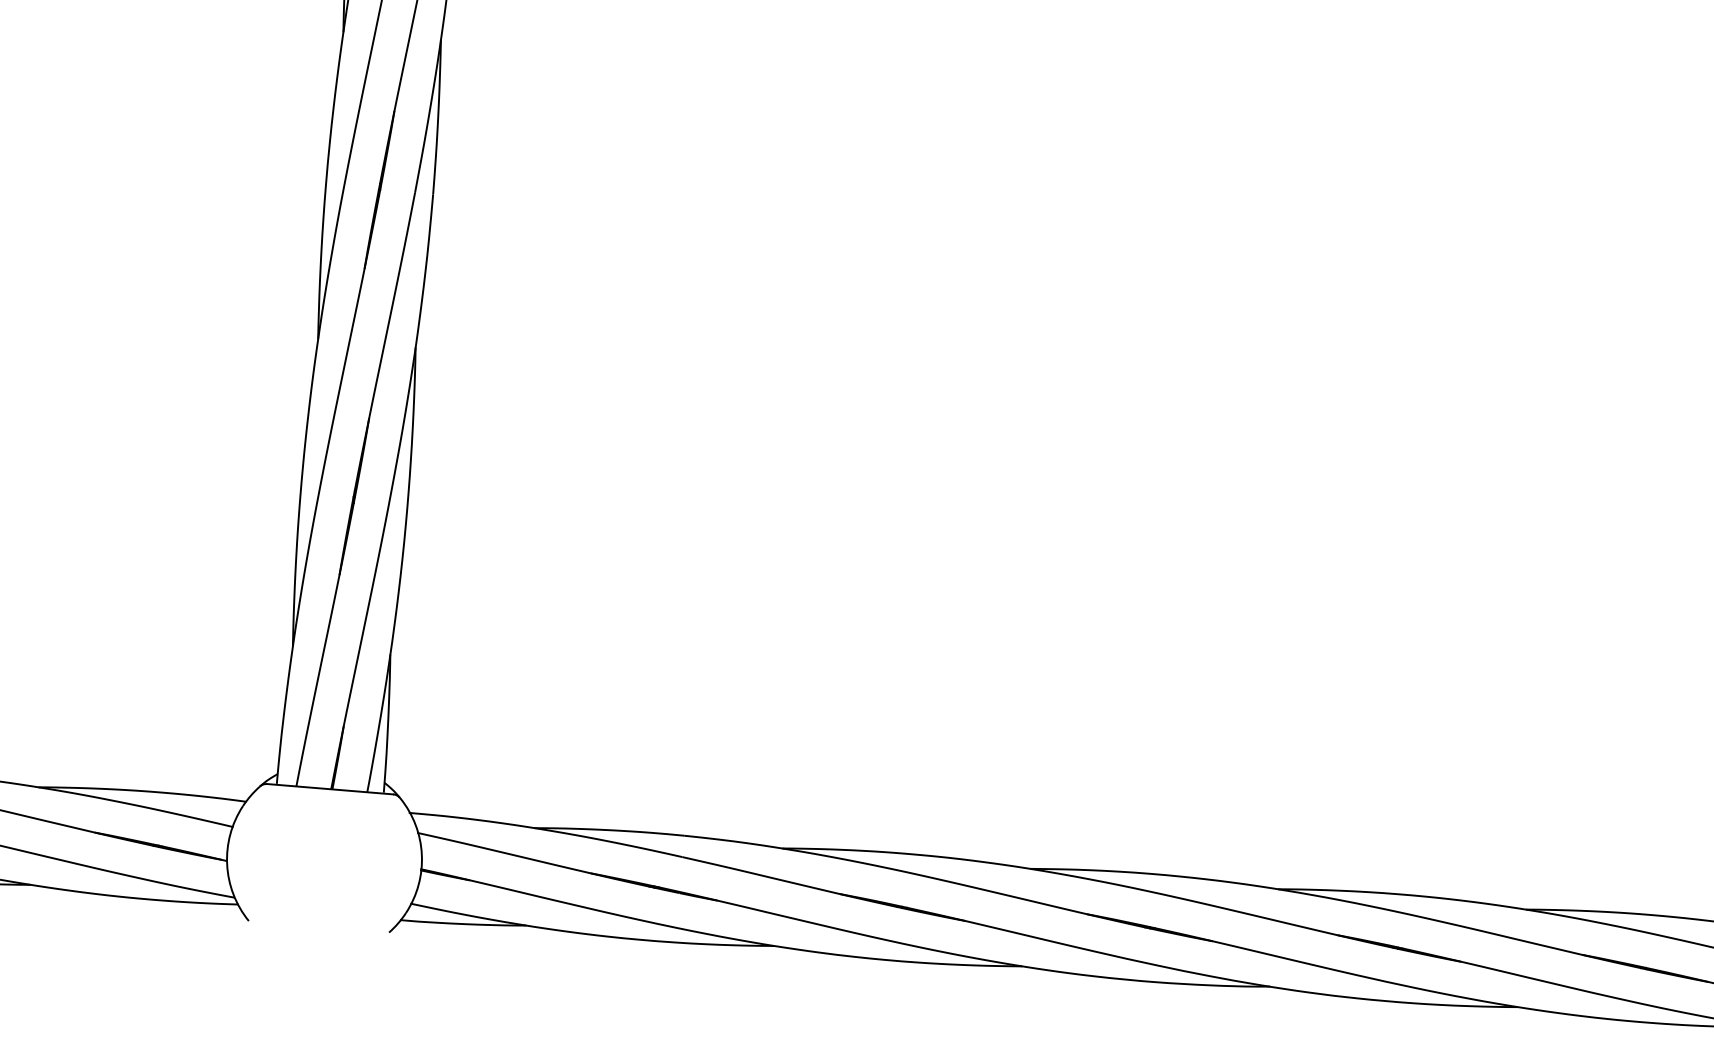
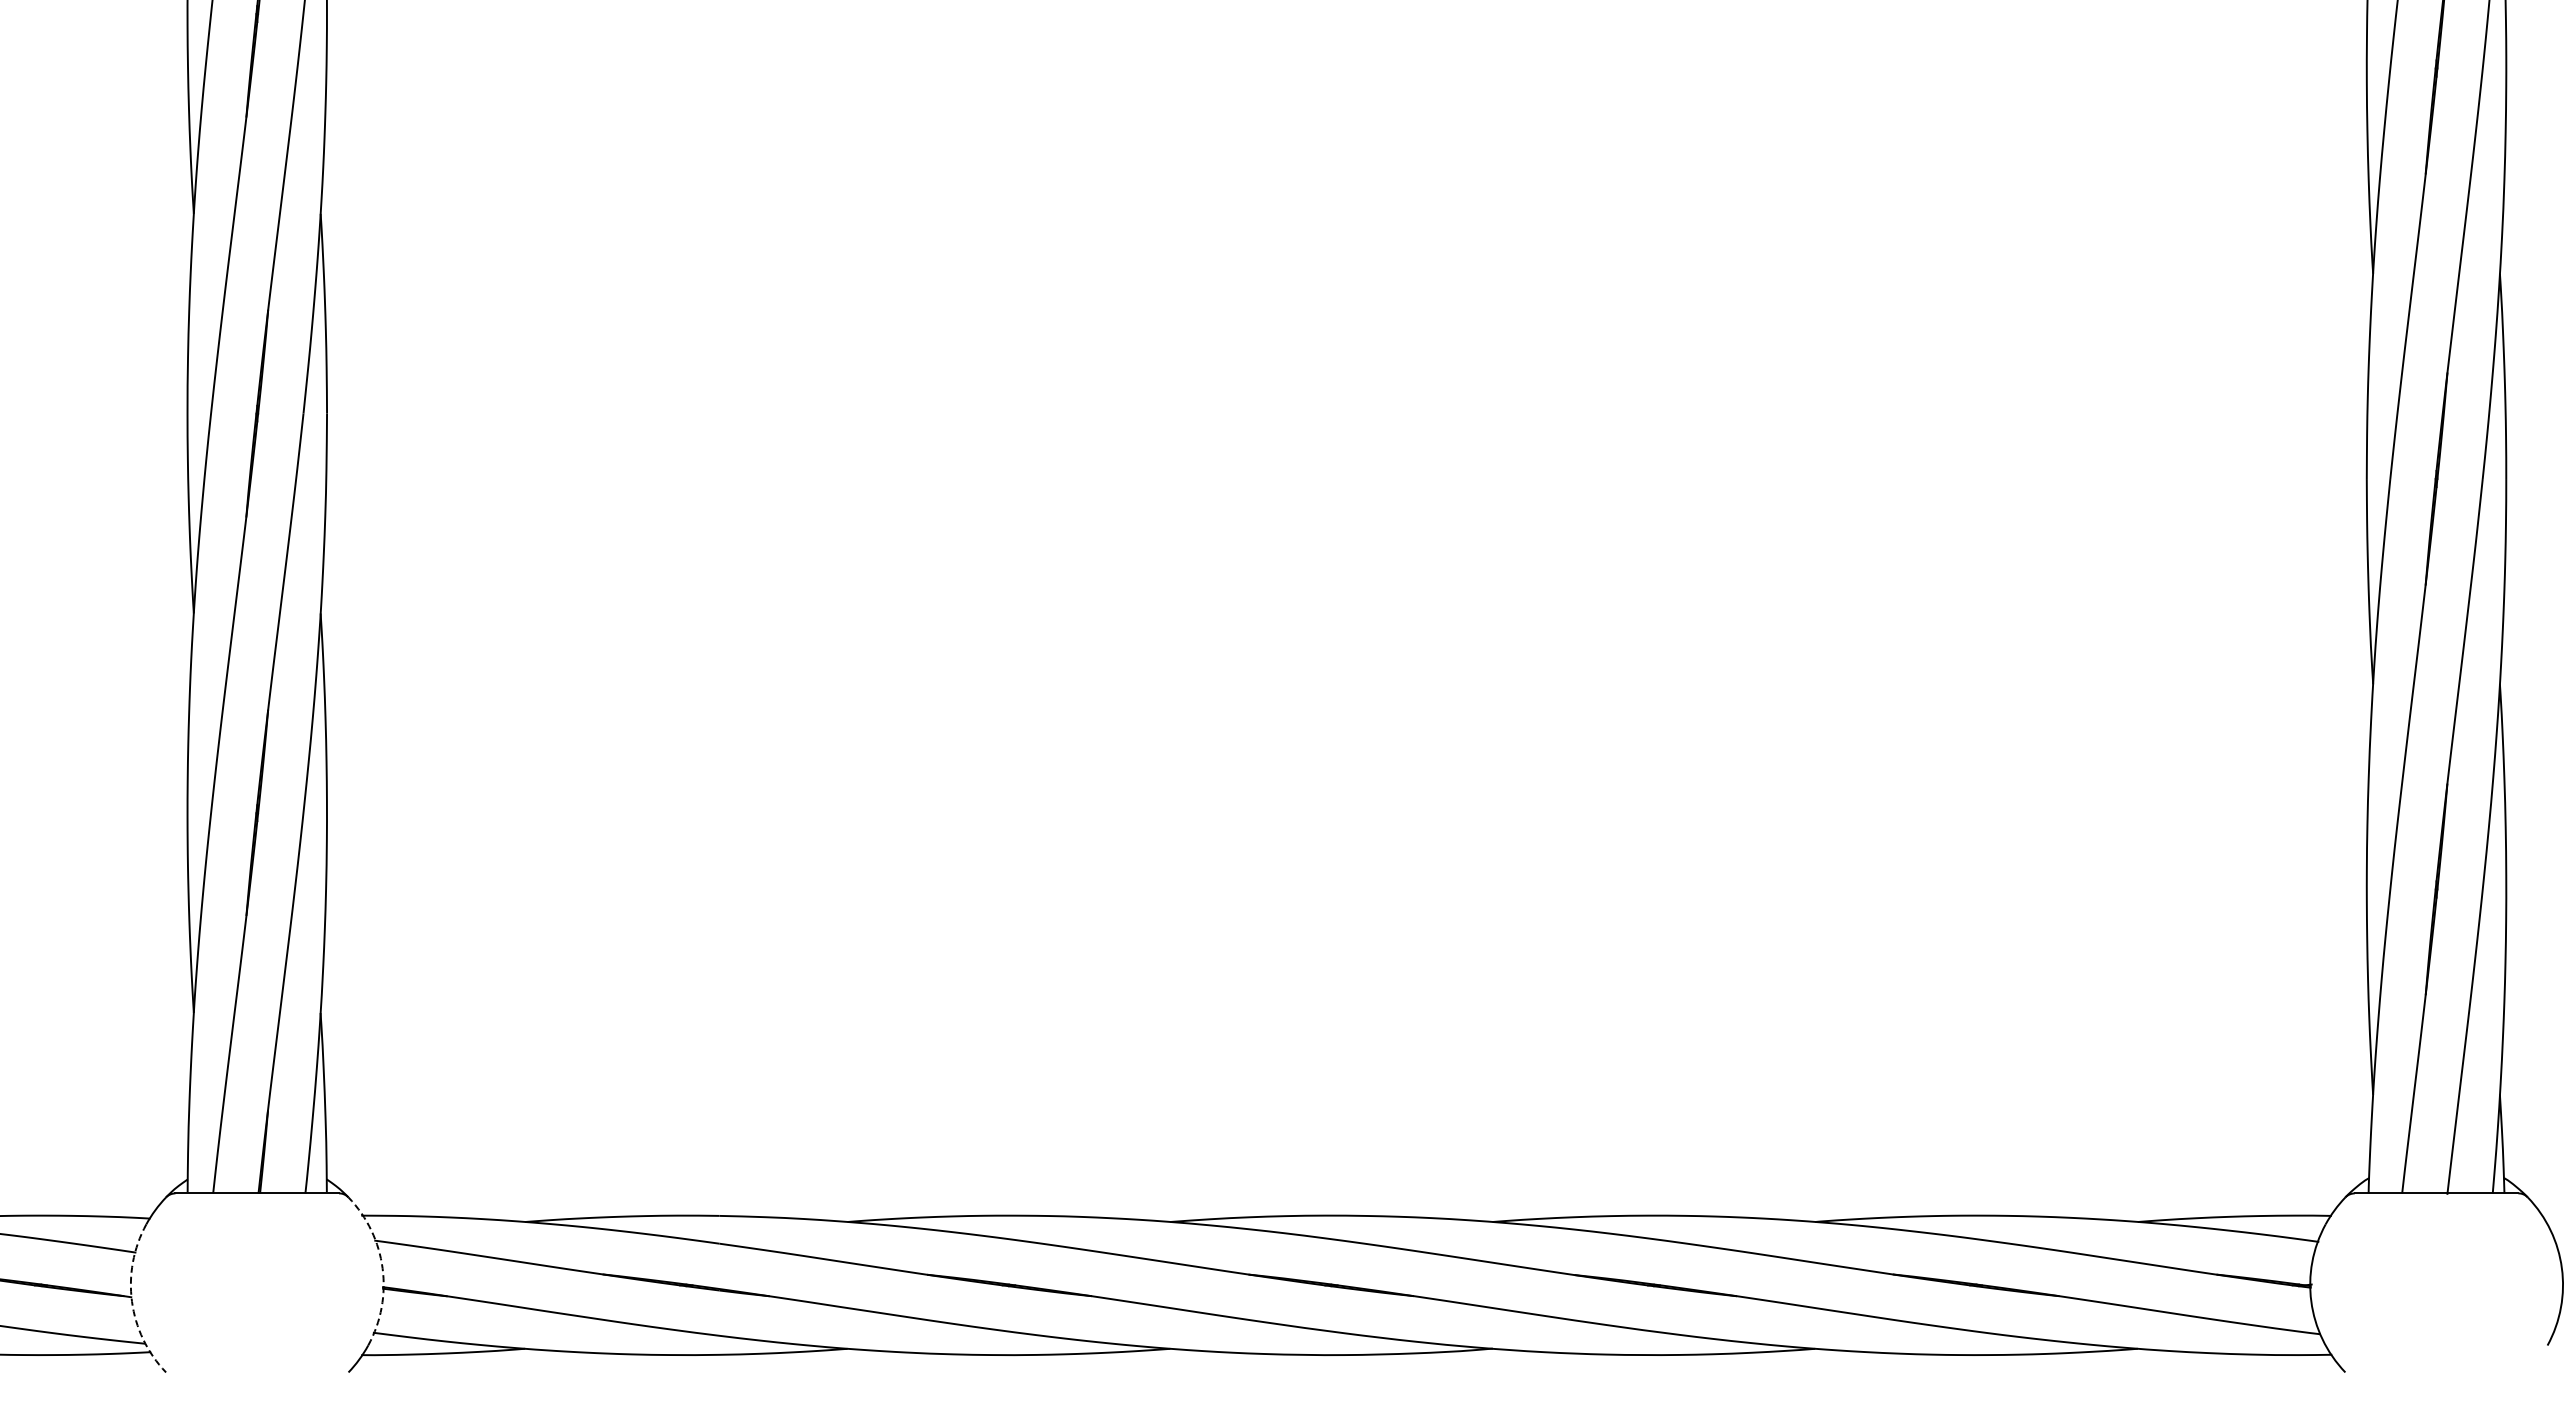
arc: (421, 854) -> (382, 1268), solid -> dashed
arc: (227, 864) -> (132, 1301), solid -> dashed

